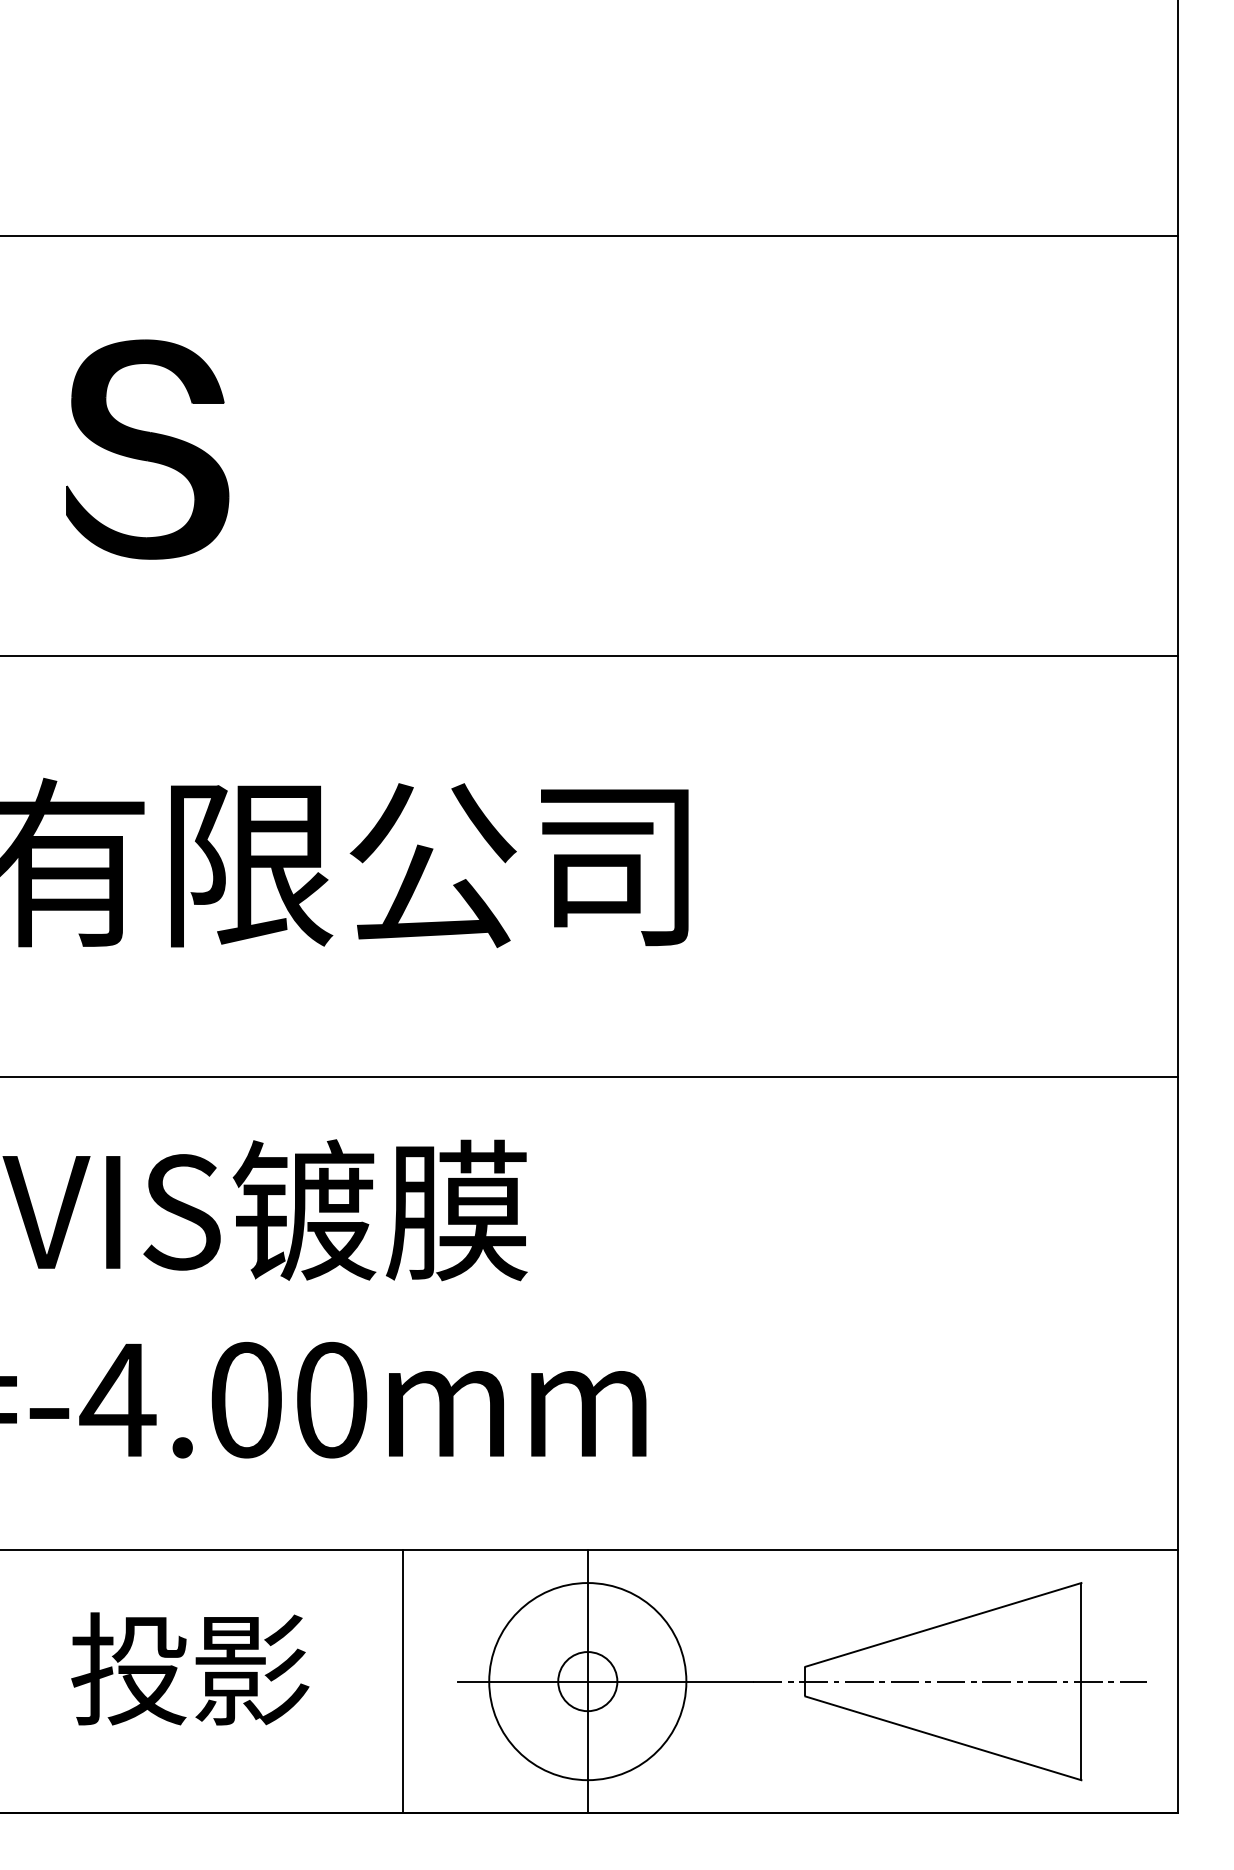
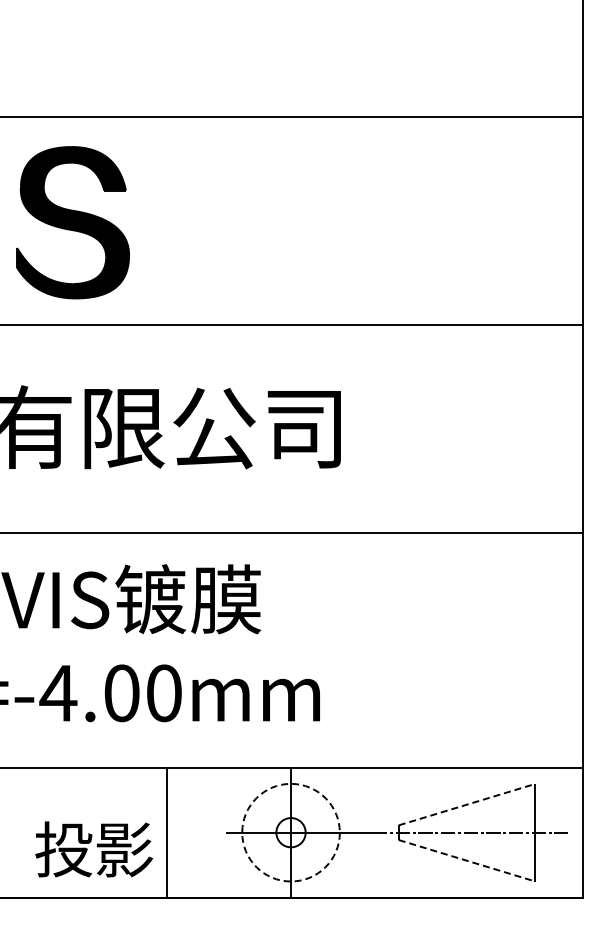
part: (146, 449) -> (72, 222), size x1.4
line: (944, 1624) -> (467, 804), solid -> dashed
text: (190, 1669) -> (94, 849), moved
line: (402, 1681) -> (166, 832), moved
circle: (586, 1681) -> (290, 832), solid -> dashed
line: (944, 1737) -> (467, 860), solid -> dashed

